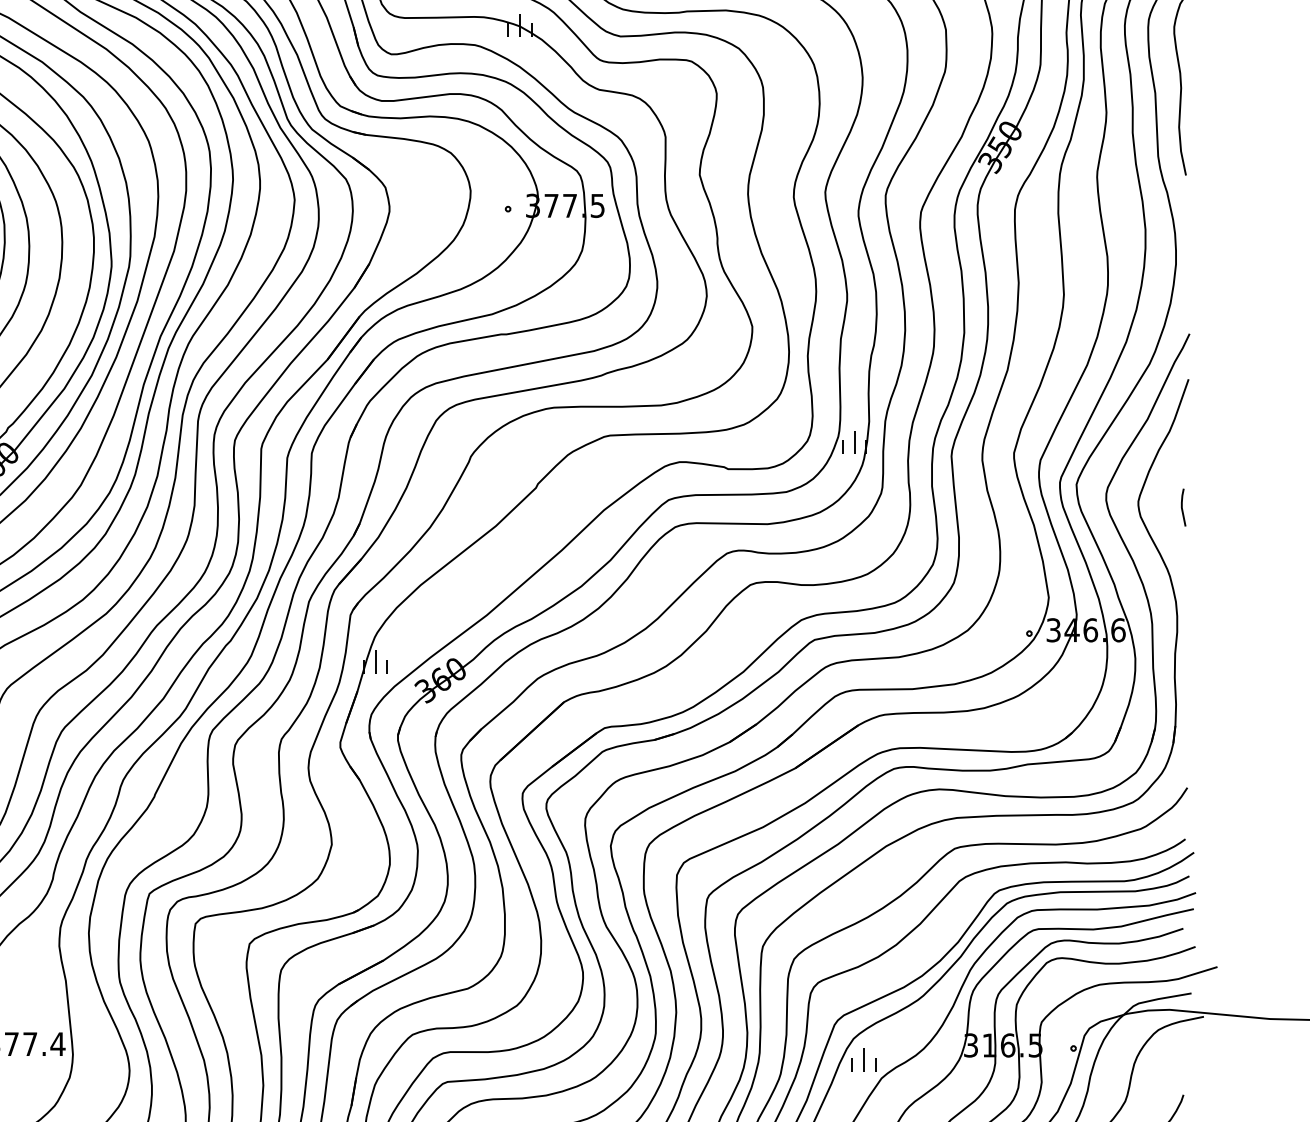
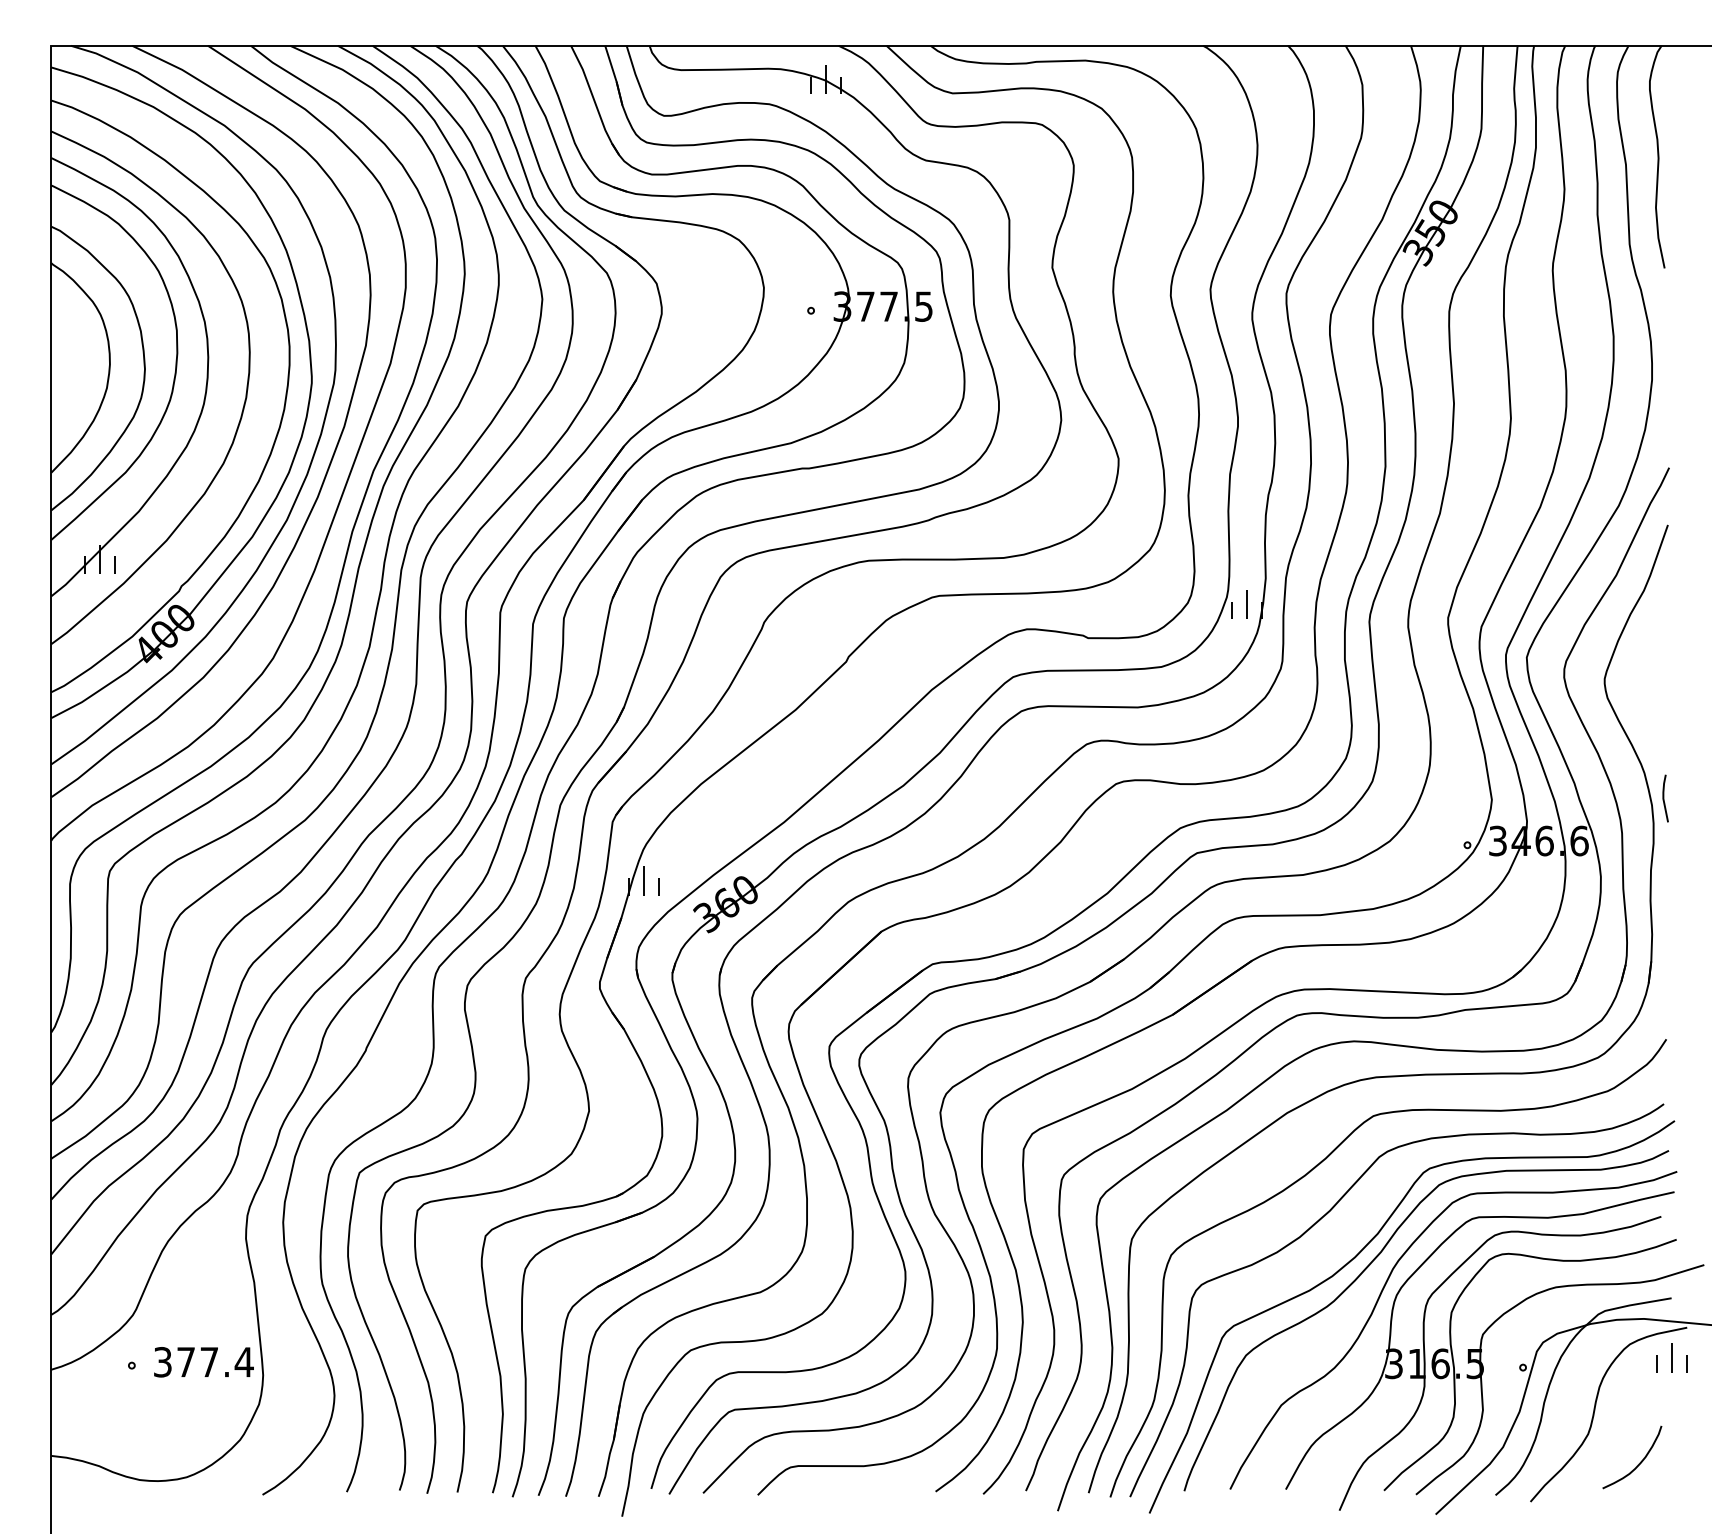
line: (1182, 507) -> (1664, 798), moved
part: (863, 1059) -> (1671, 1357), moved

